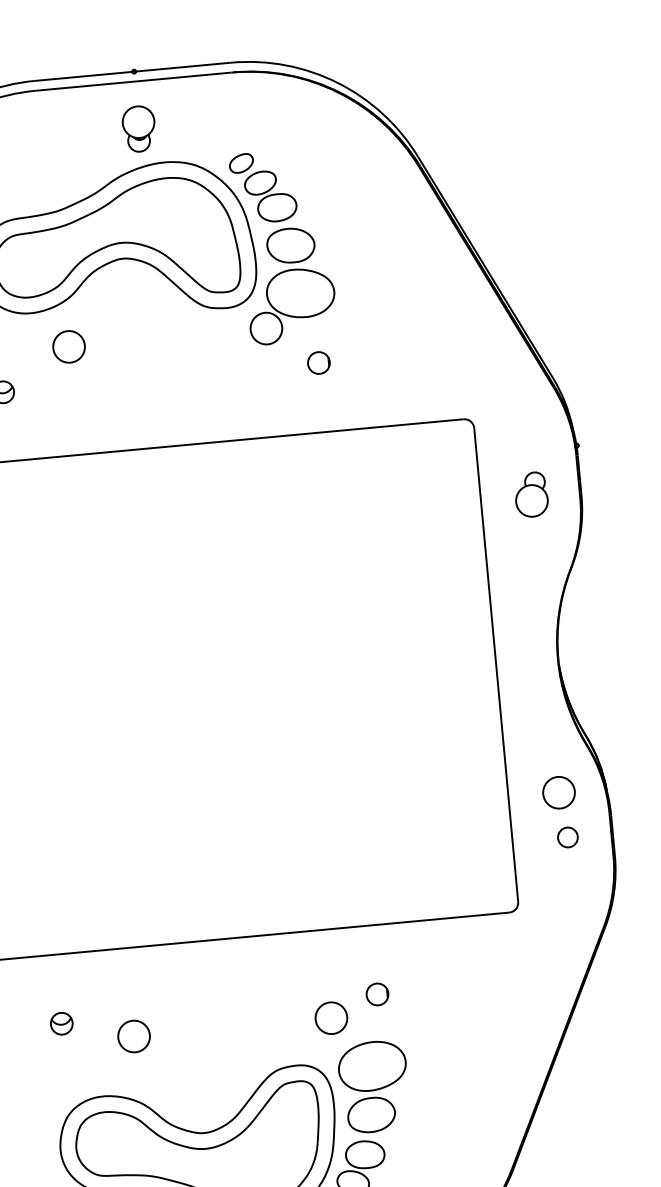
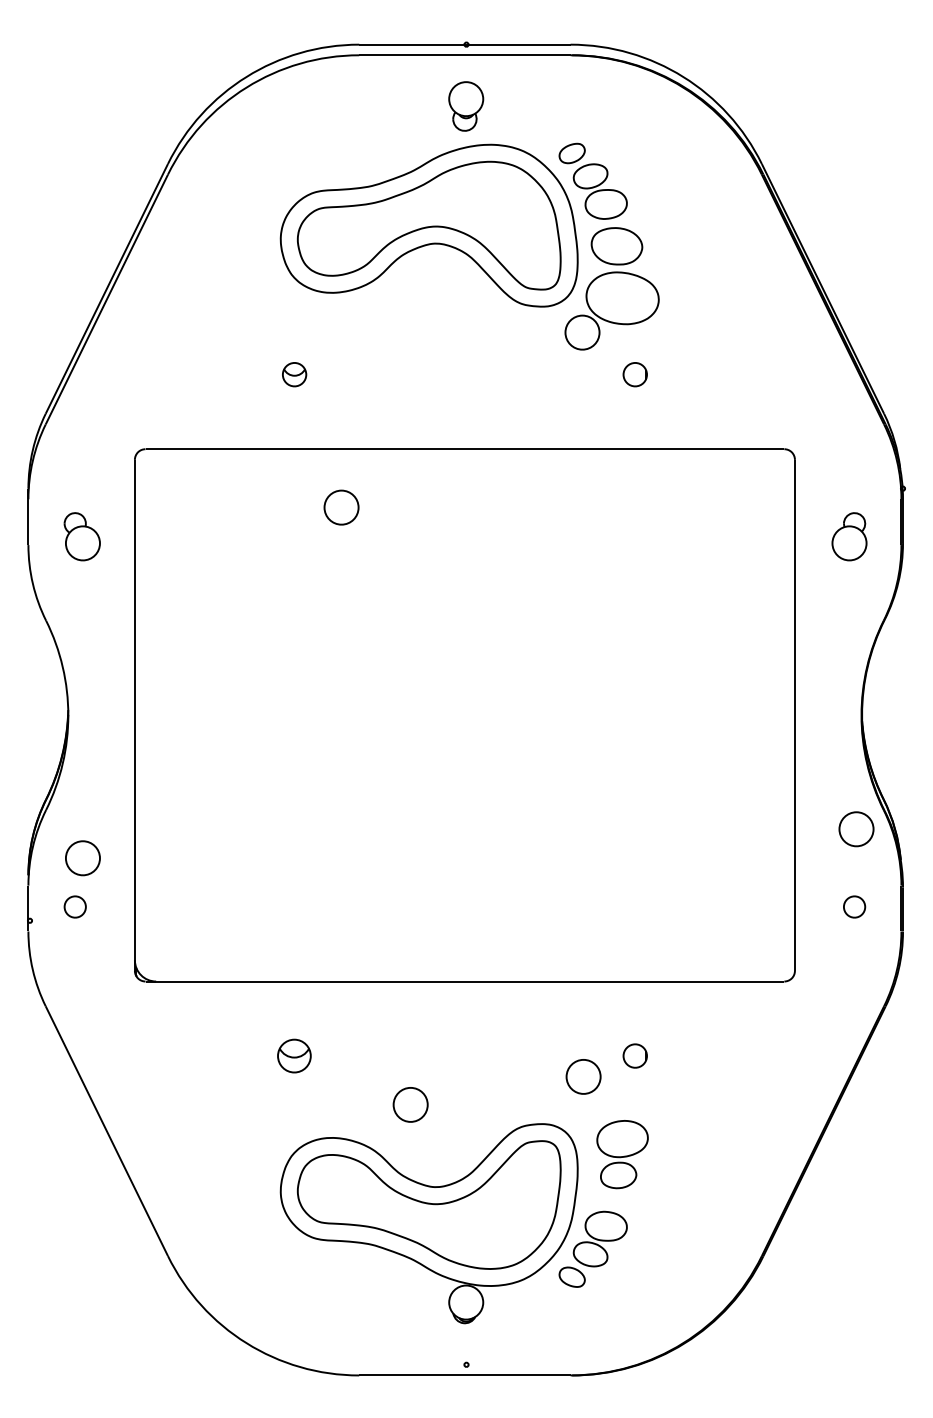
part: (69, 346) -> (341, 507), moved
part: (559, 792) -> (856, 829), moved
part: (61, 1023) -> (294, 1055), size x1.4
part: (133, 1036) -> (410, 1104), moved
part: (374, 1086) -> (622, 1154), size x0.7

